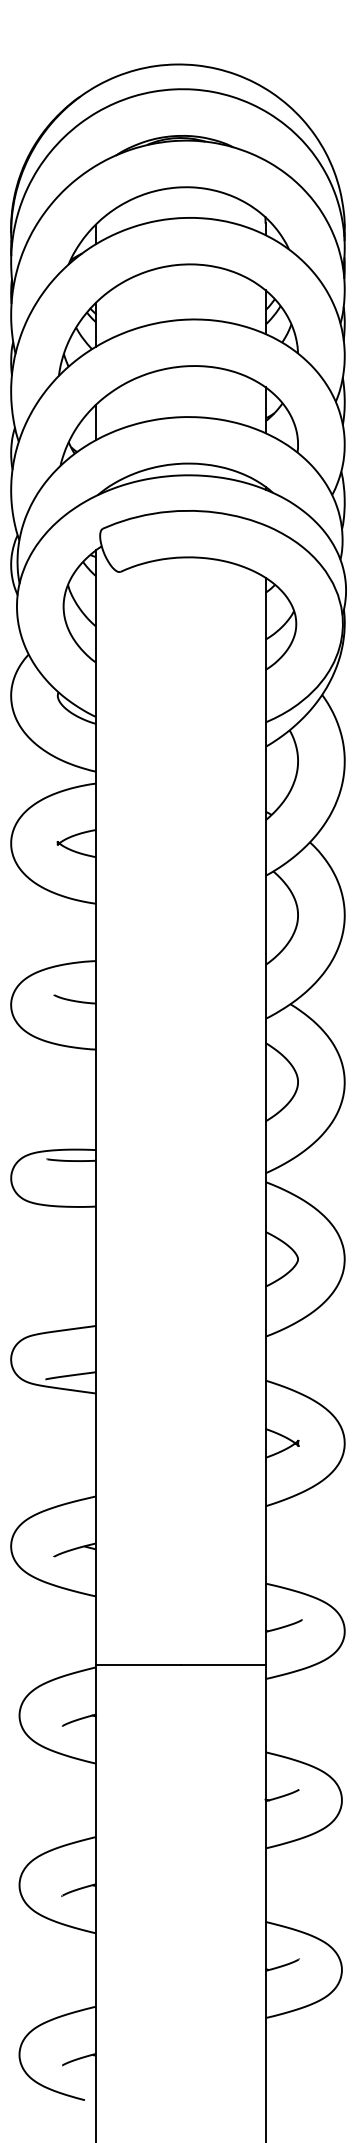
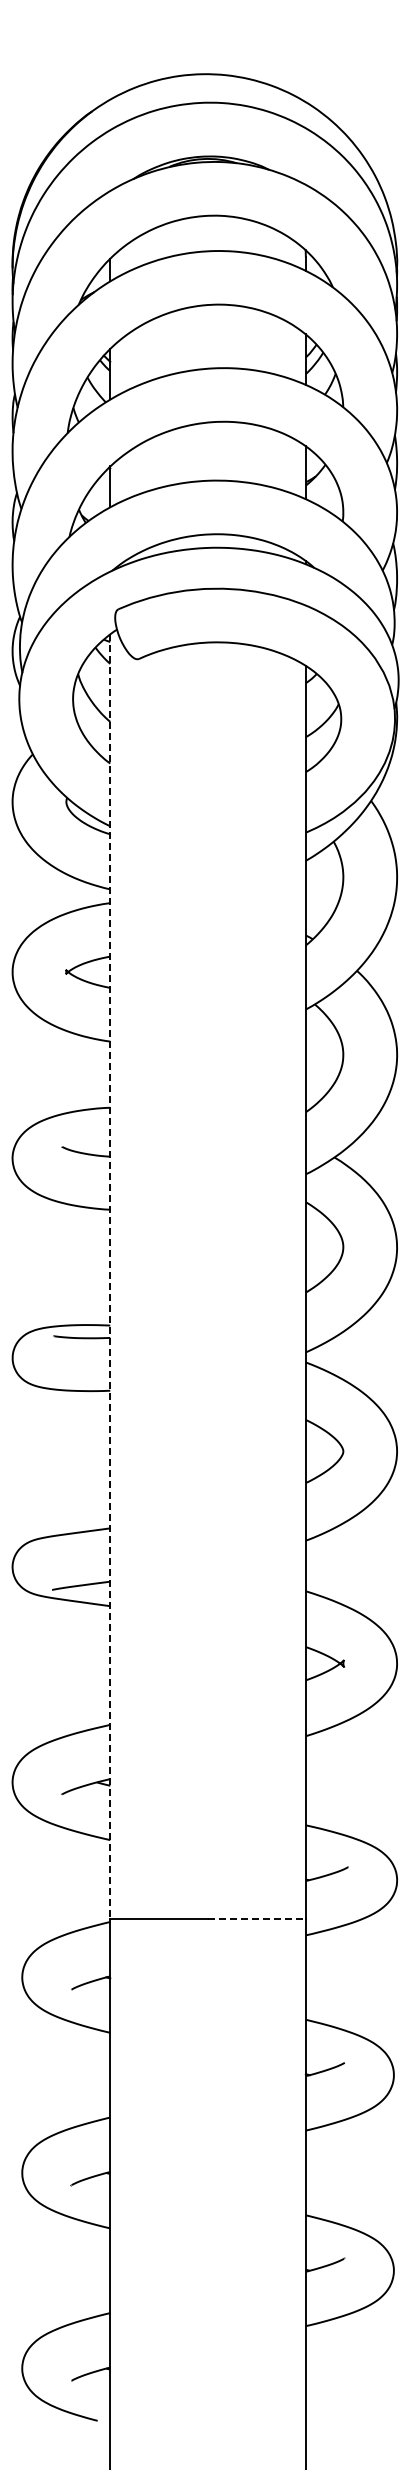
line: (96, 1108) -> (110, 1277), solid -> dashed
line: (222, 1665) -> (256, 1919), solid -> dashed

